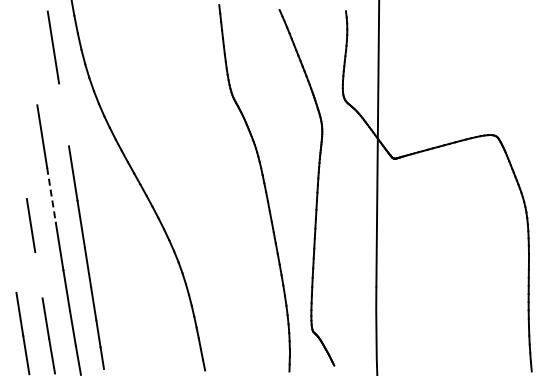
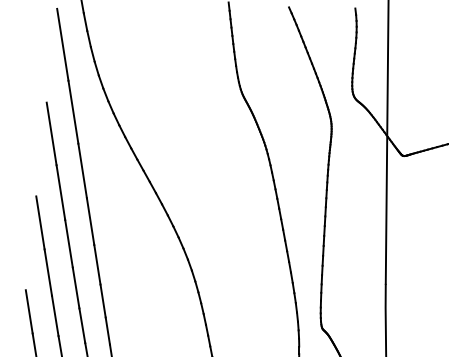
line: (63, 114) -> (72, 111), added
line: (51, 195) -> (60, 192), dashed -> solid
line: (38, 275) -> (47, 272), added

